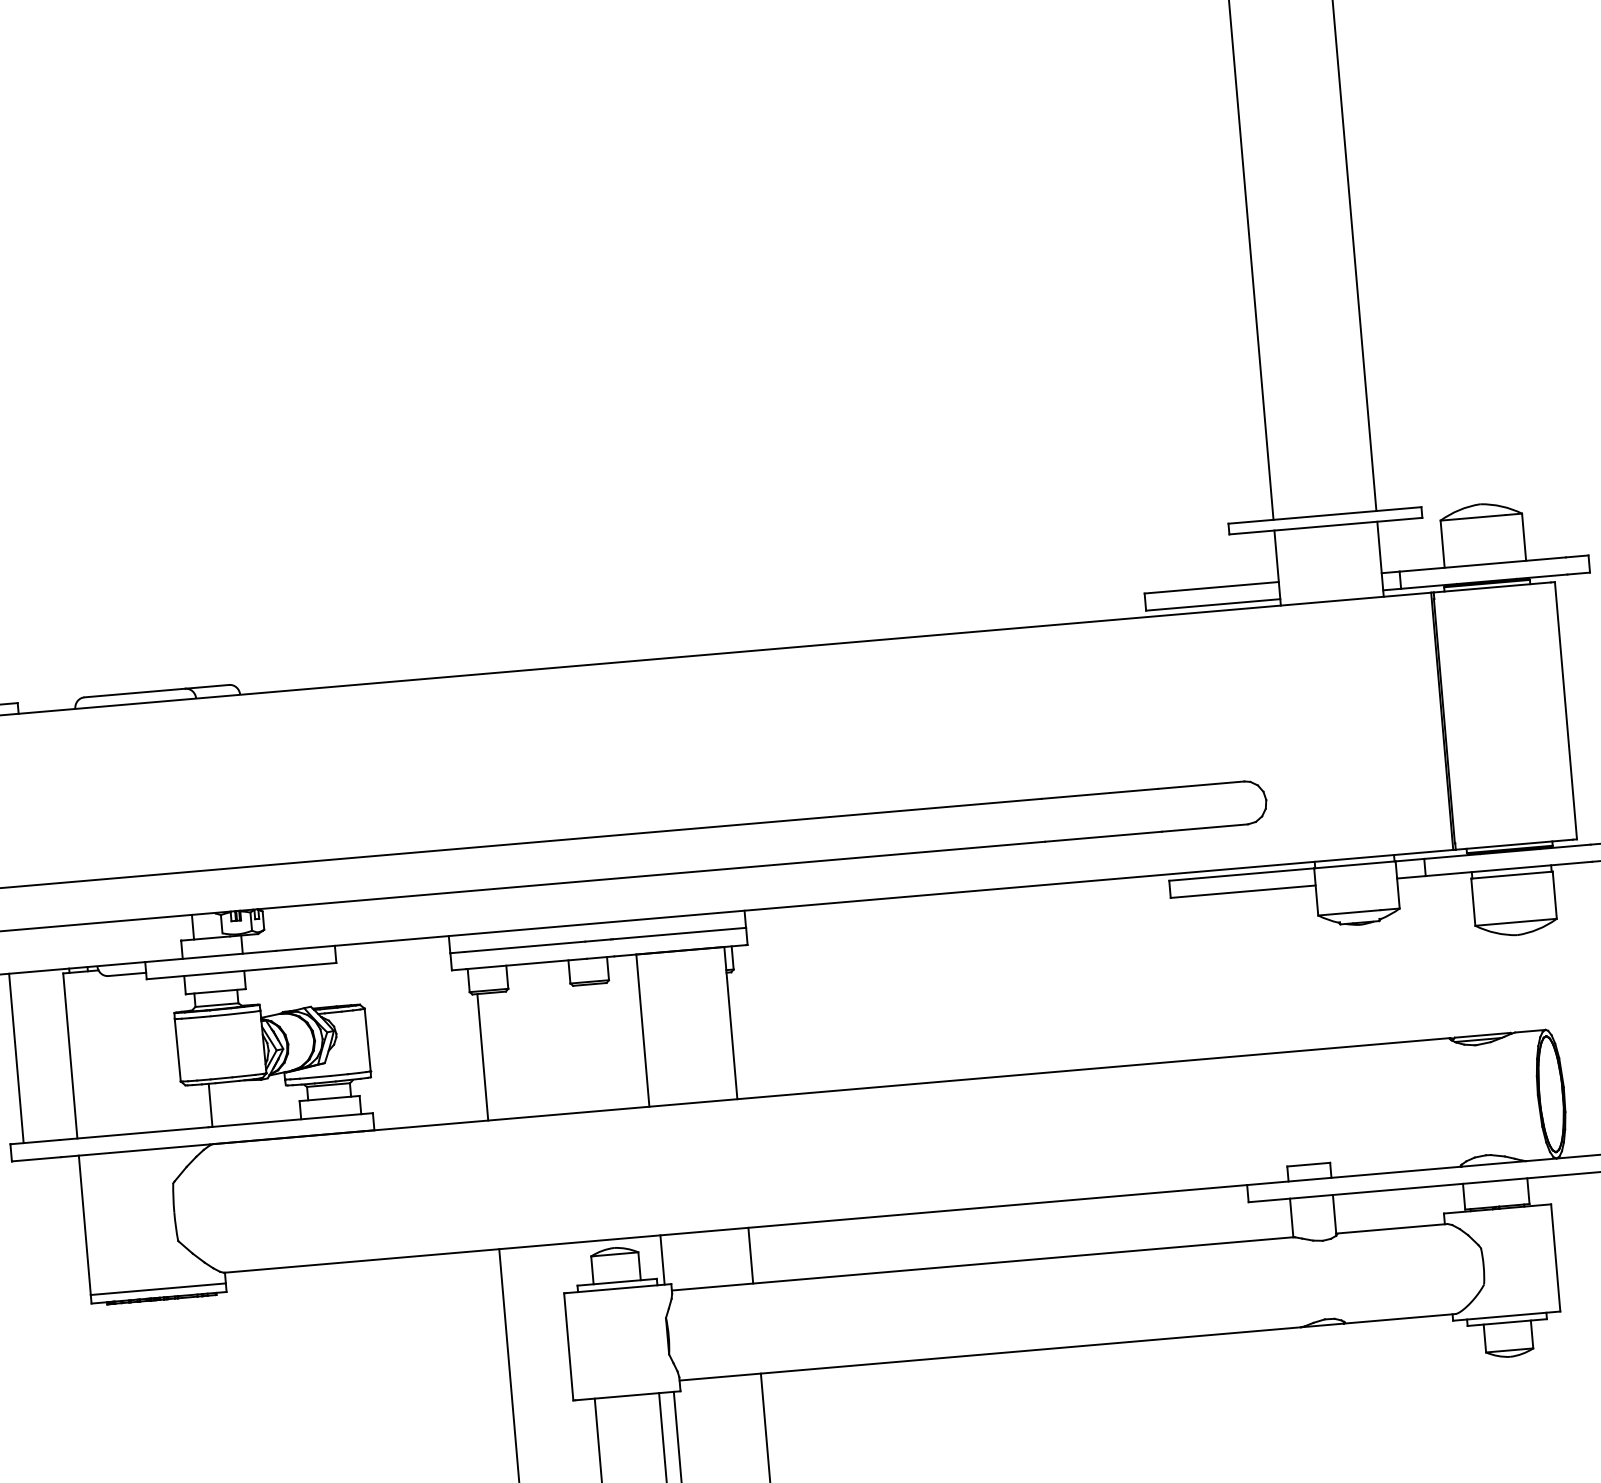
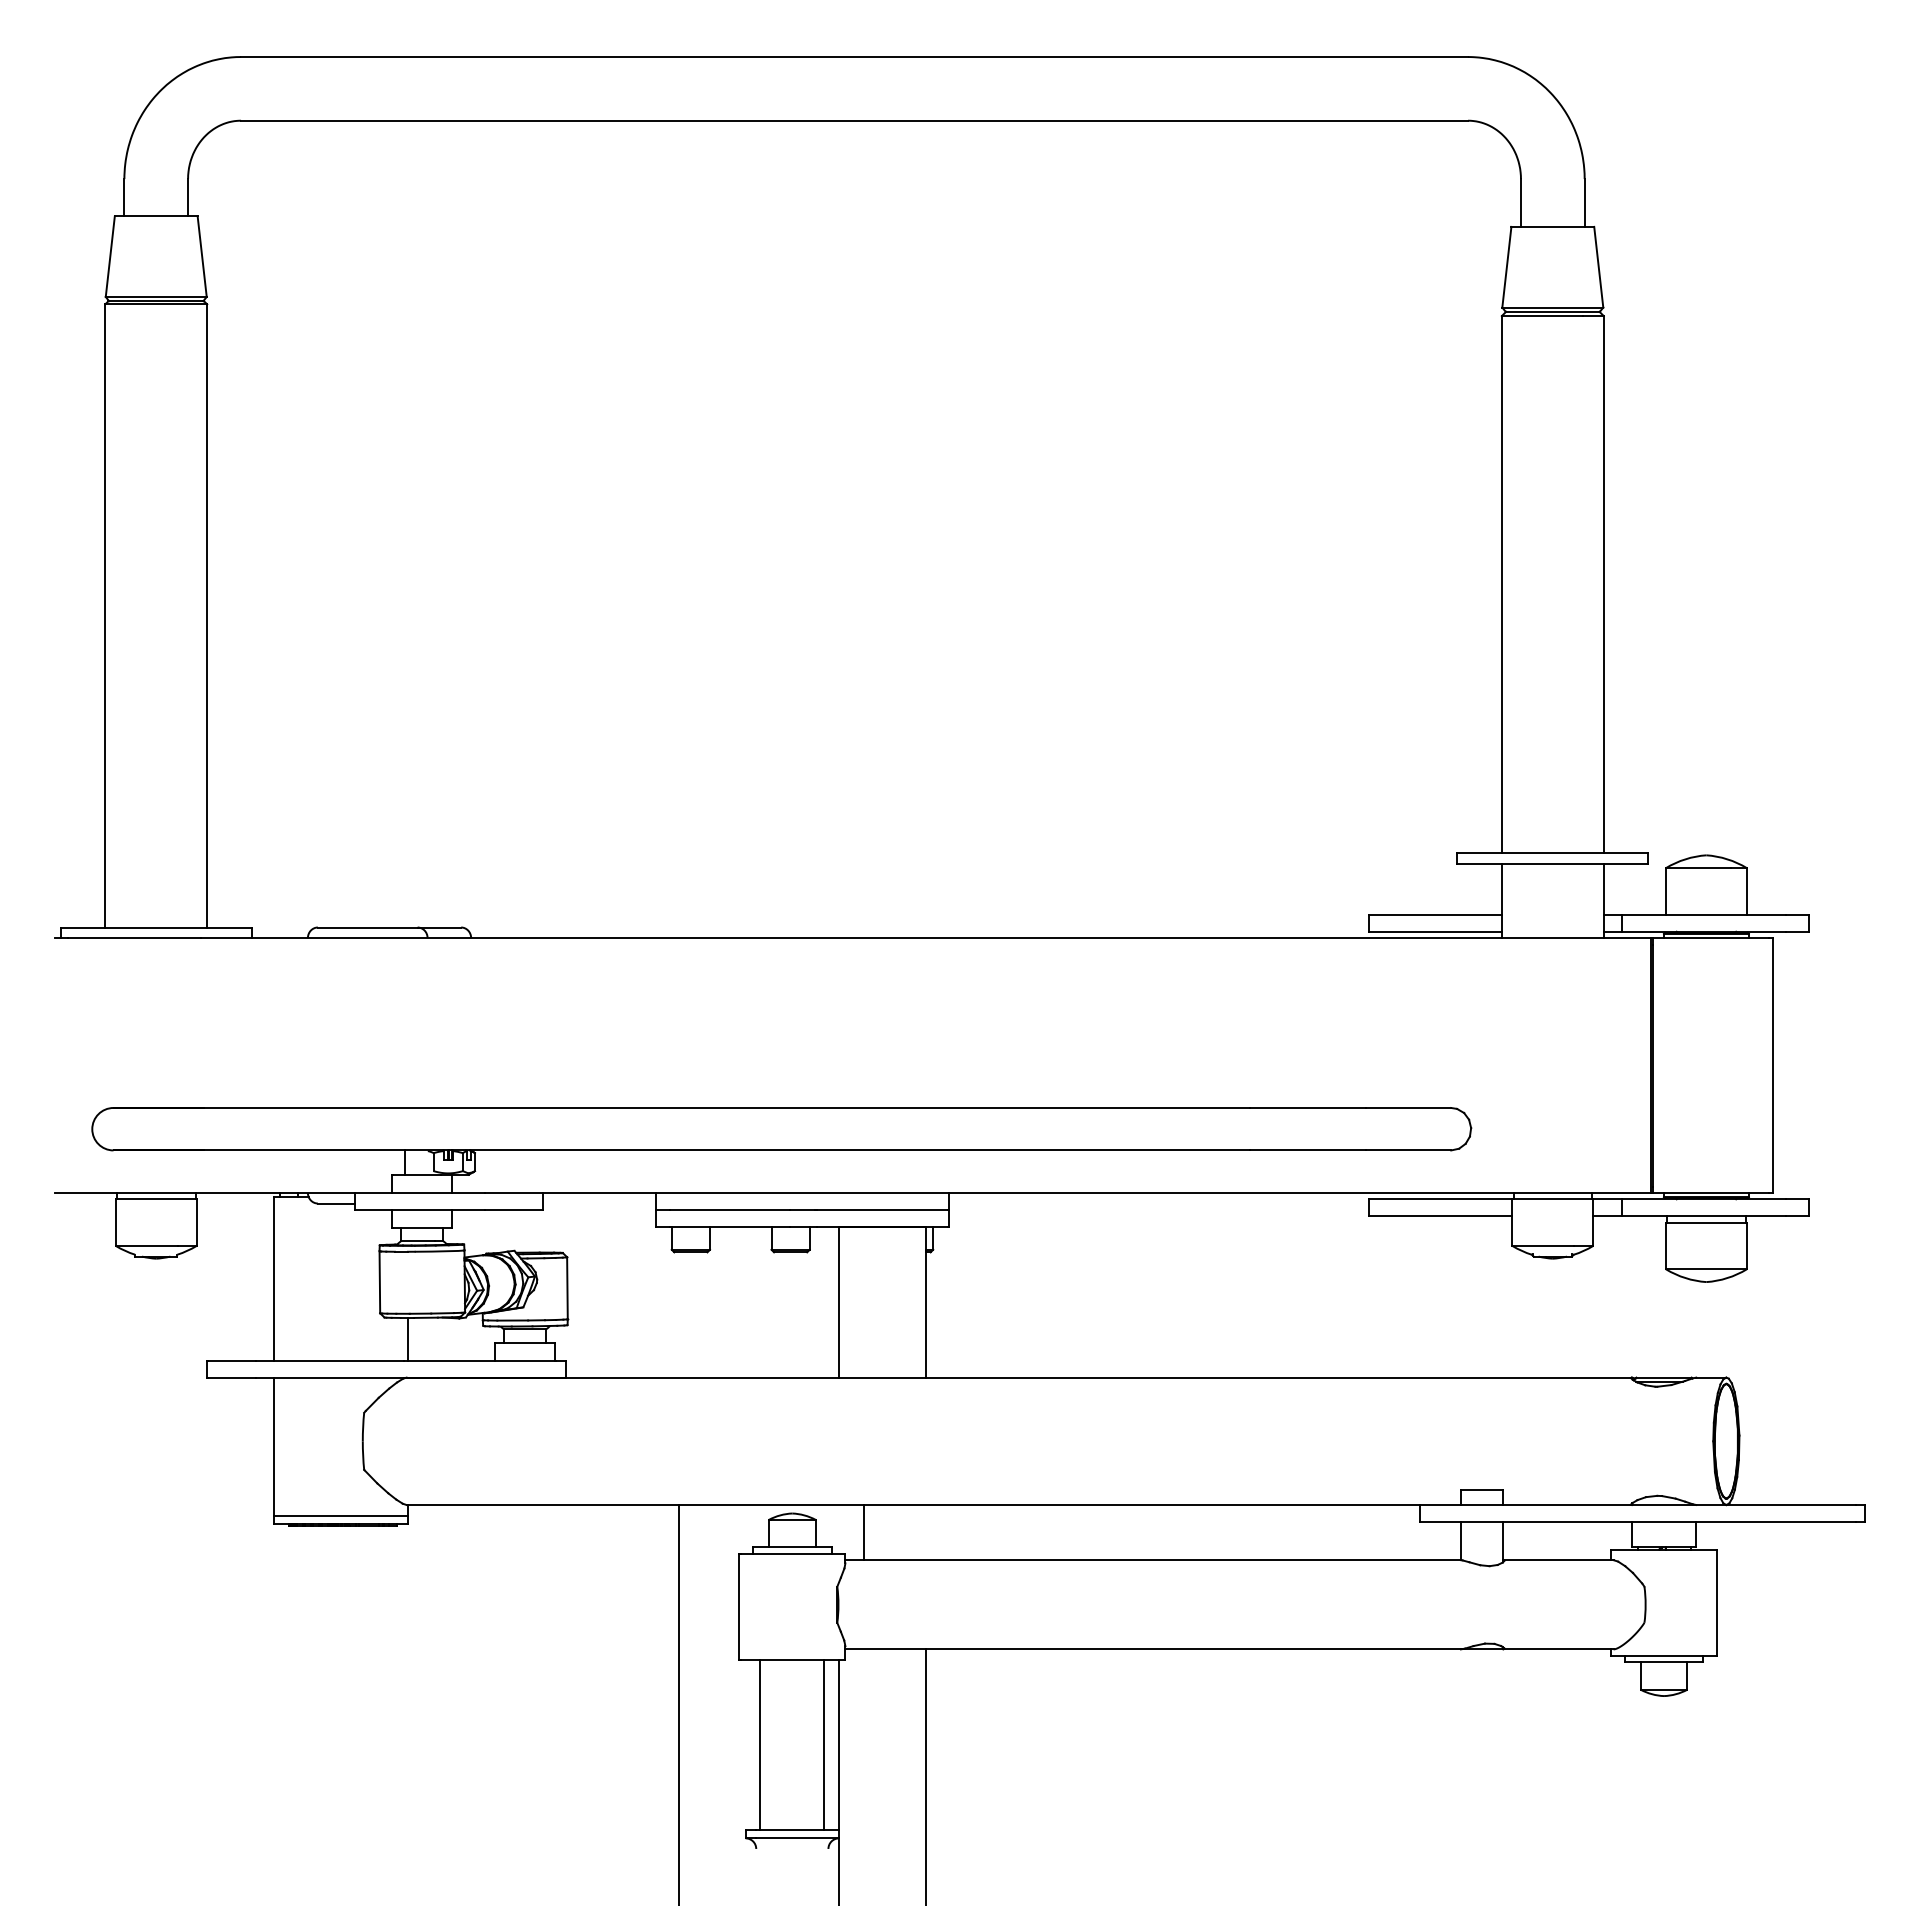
line: (483, 1056) -> (679, 1314), removed
line: (16, 1058) -> (220, 1276), removed
line: (750, 1255) -> (863, 1532), moved
line: (662, 1260) -> (838, 1529), removed

